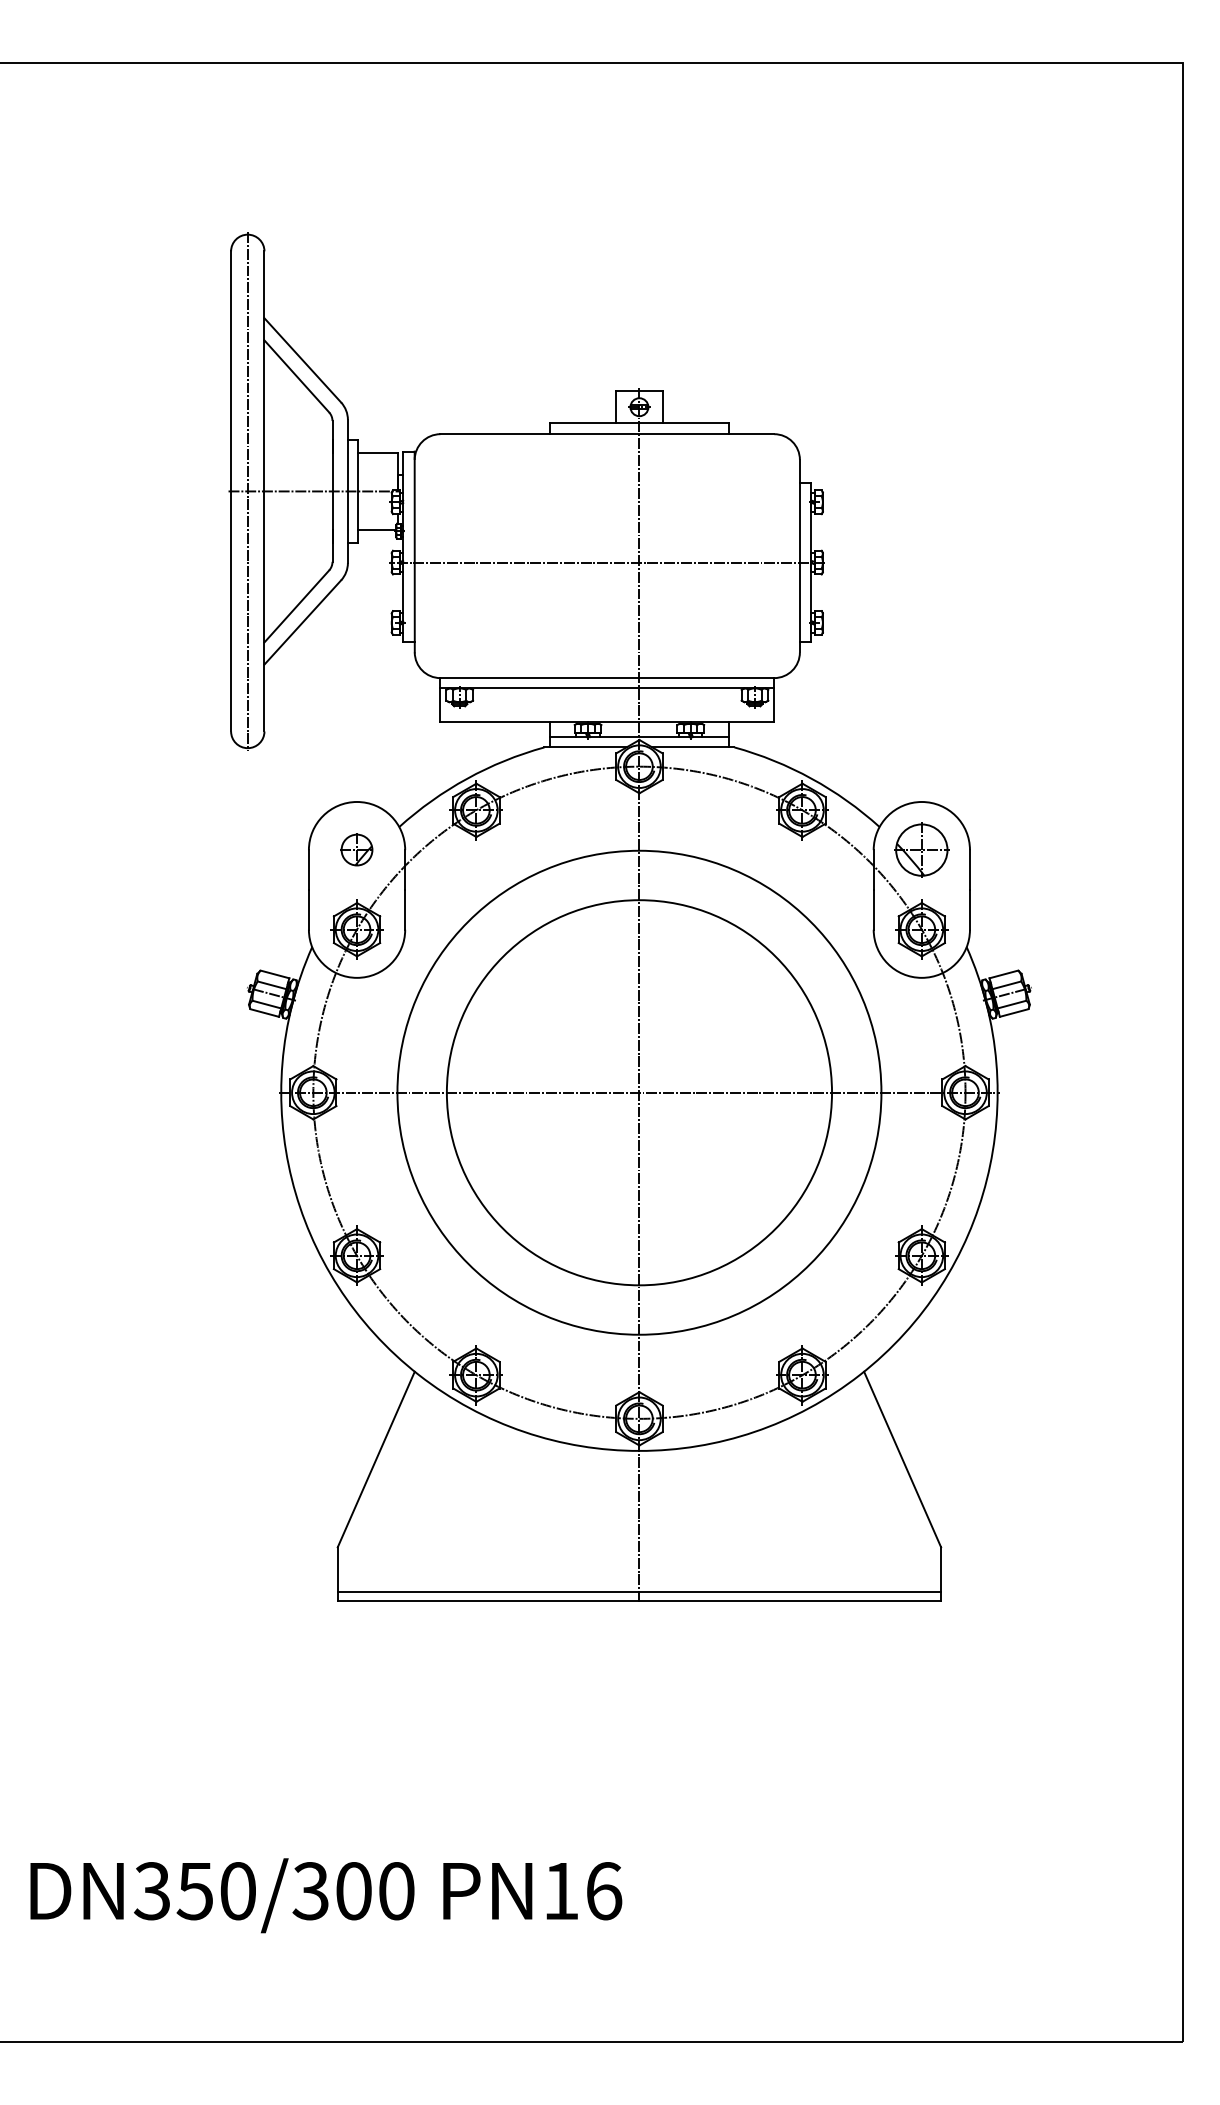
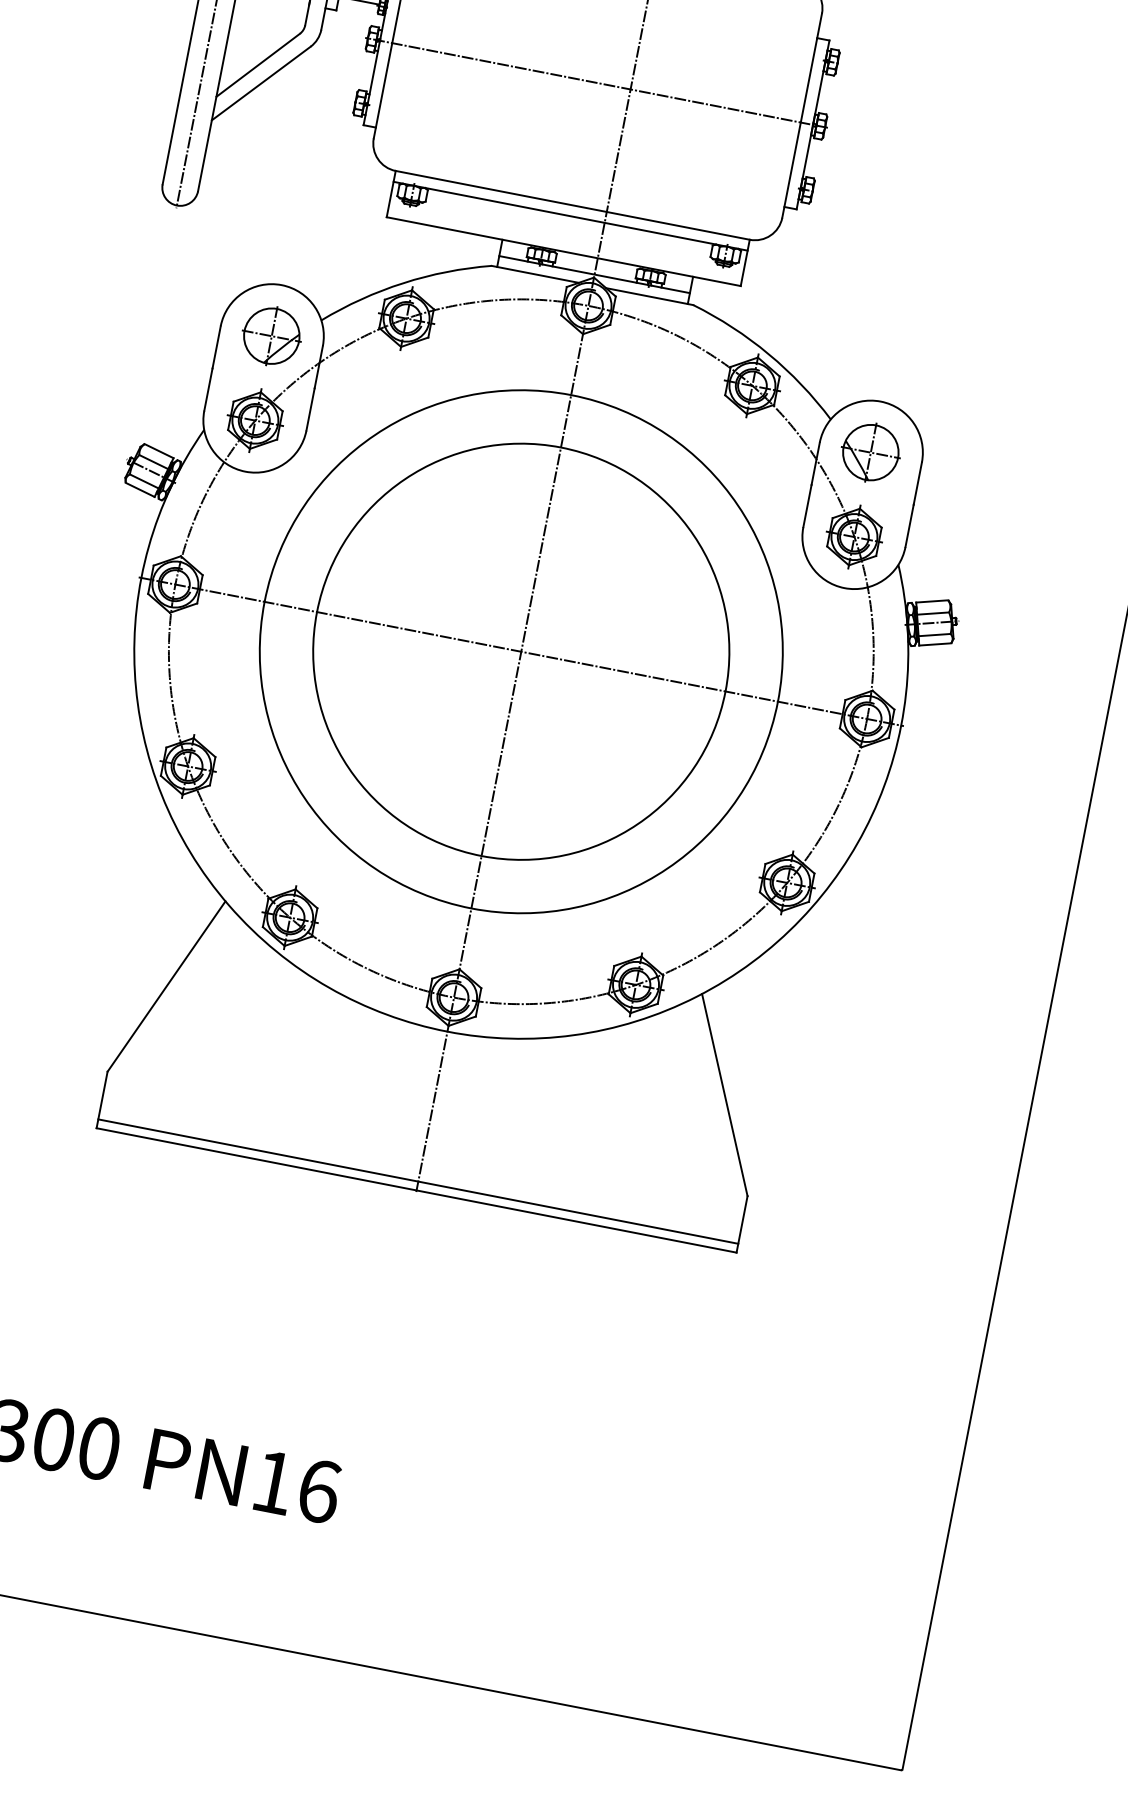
part: (356, 849) -> (271, 335), size x1.67

